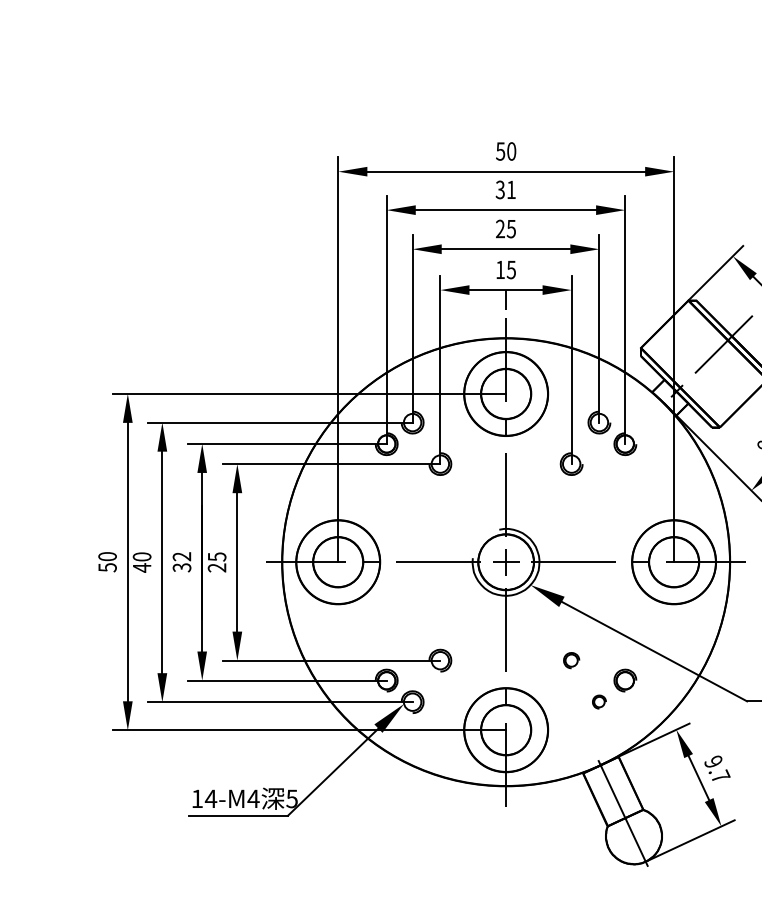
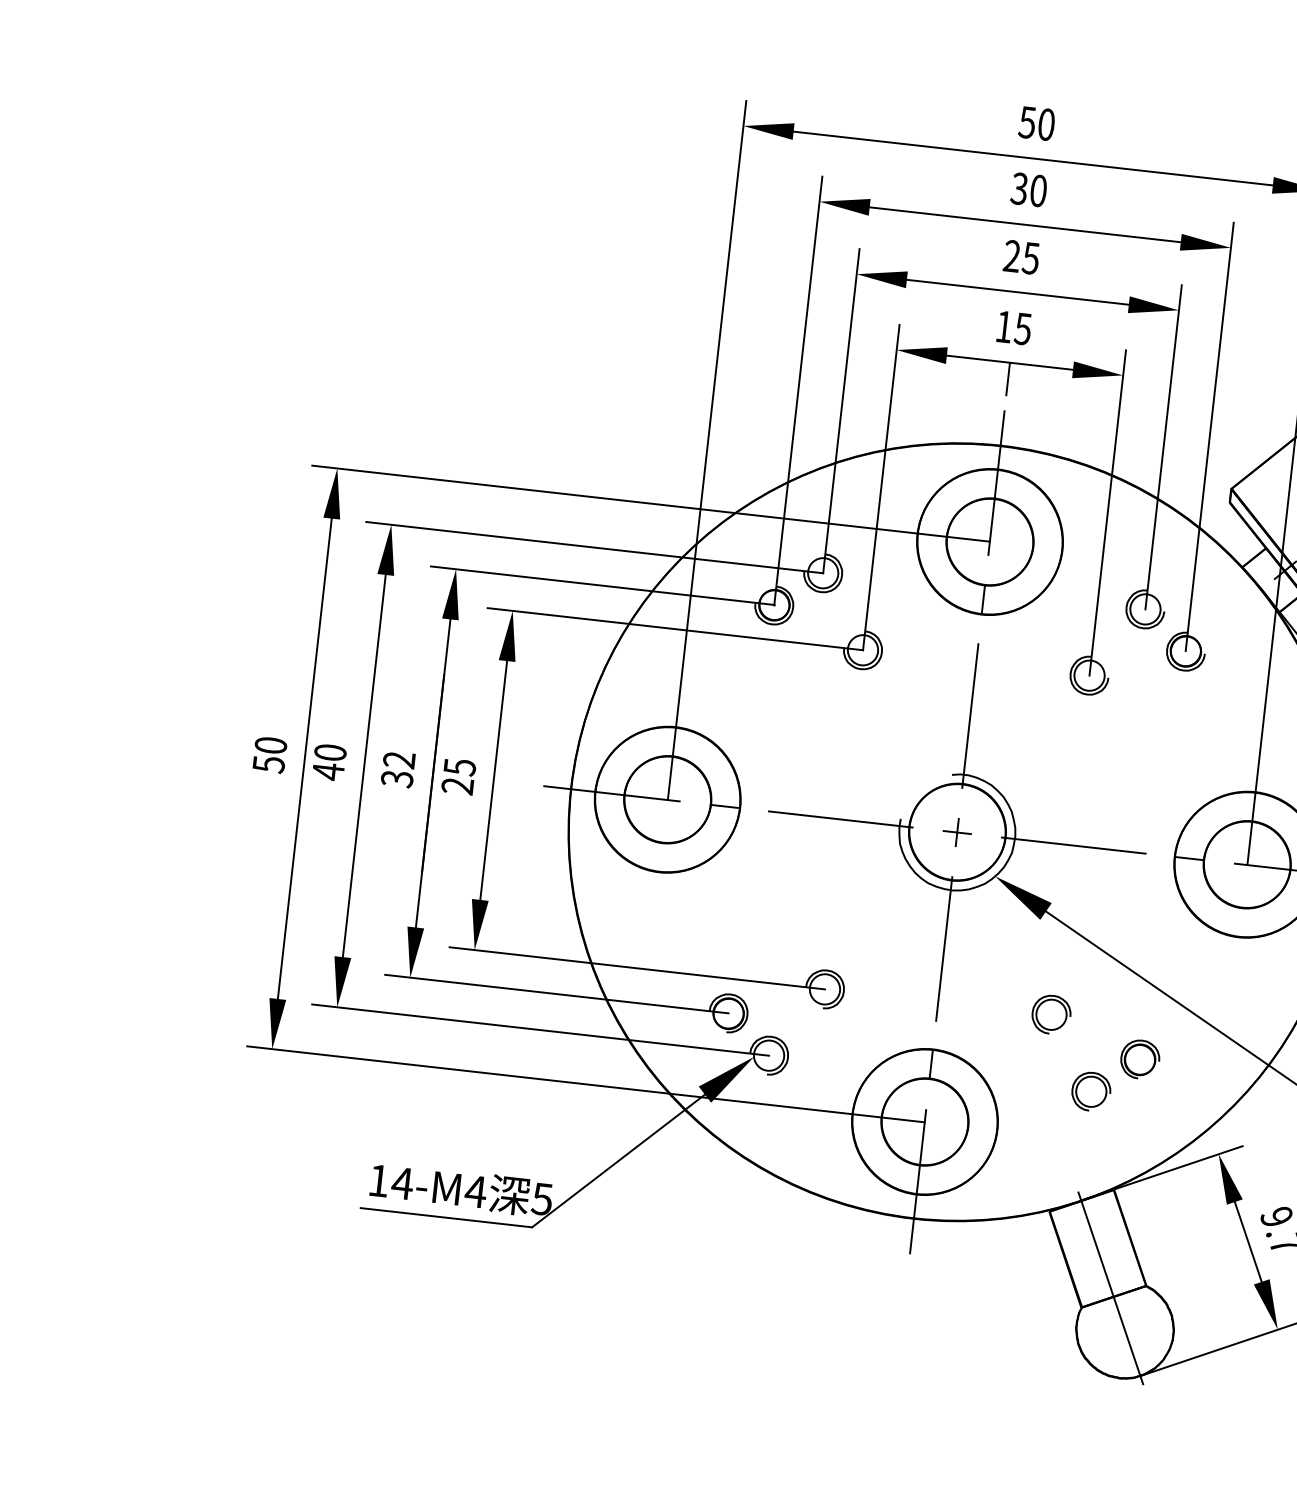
text: (511, 189) -> (1038, 190), 31 -> 30
part: (505, 562) -> (956, 832), size x0.62
part: (571, 660) -> (1051, 1014), size x1.43
part: (599, 701) -> (1091, 1090), size x1.67

